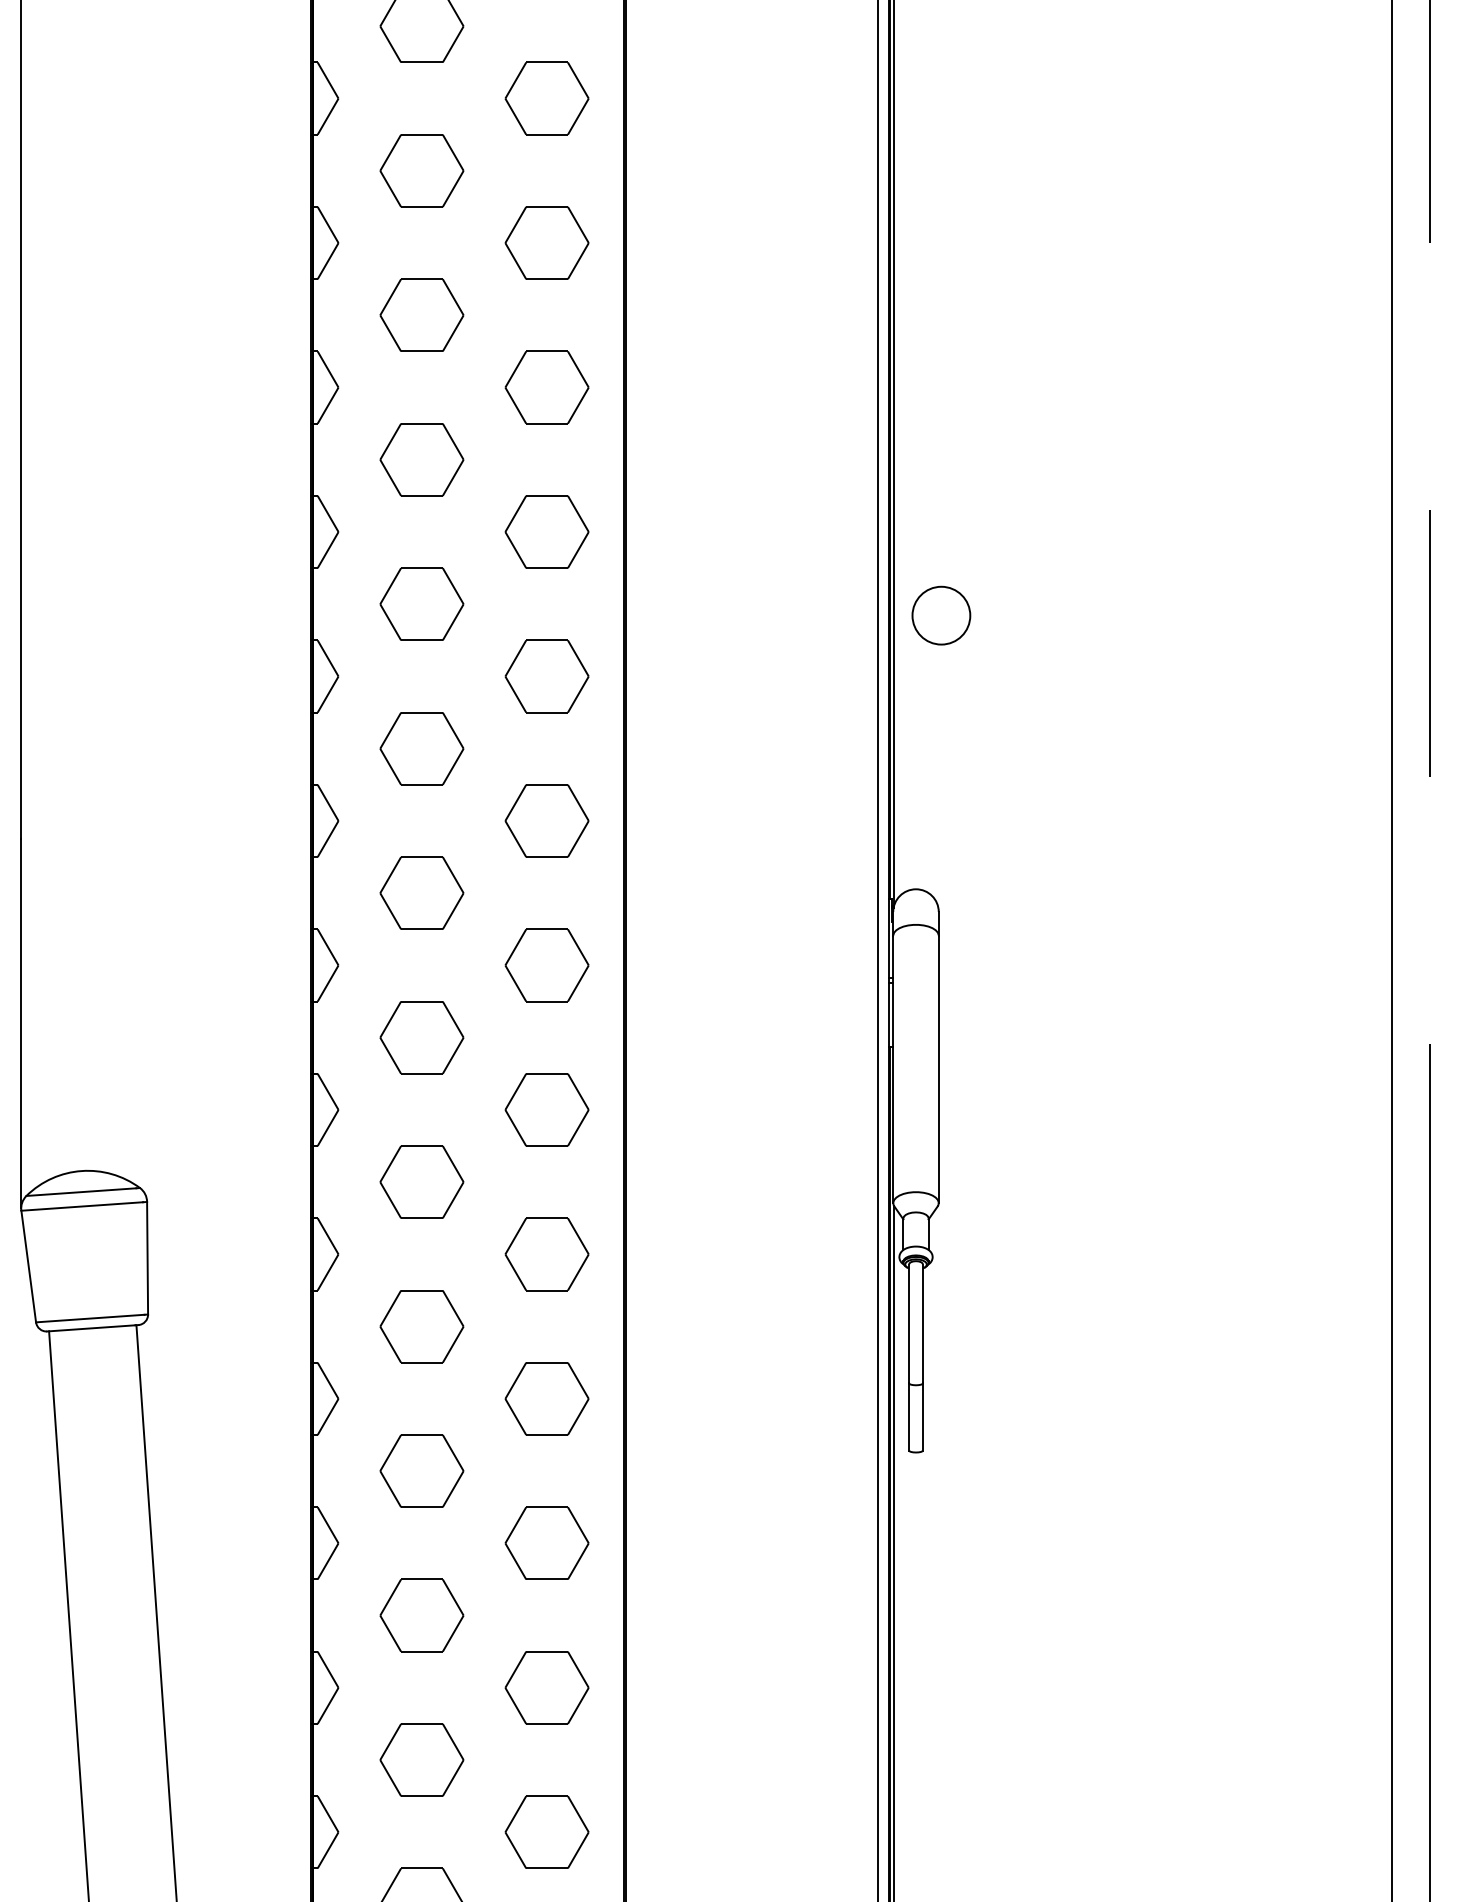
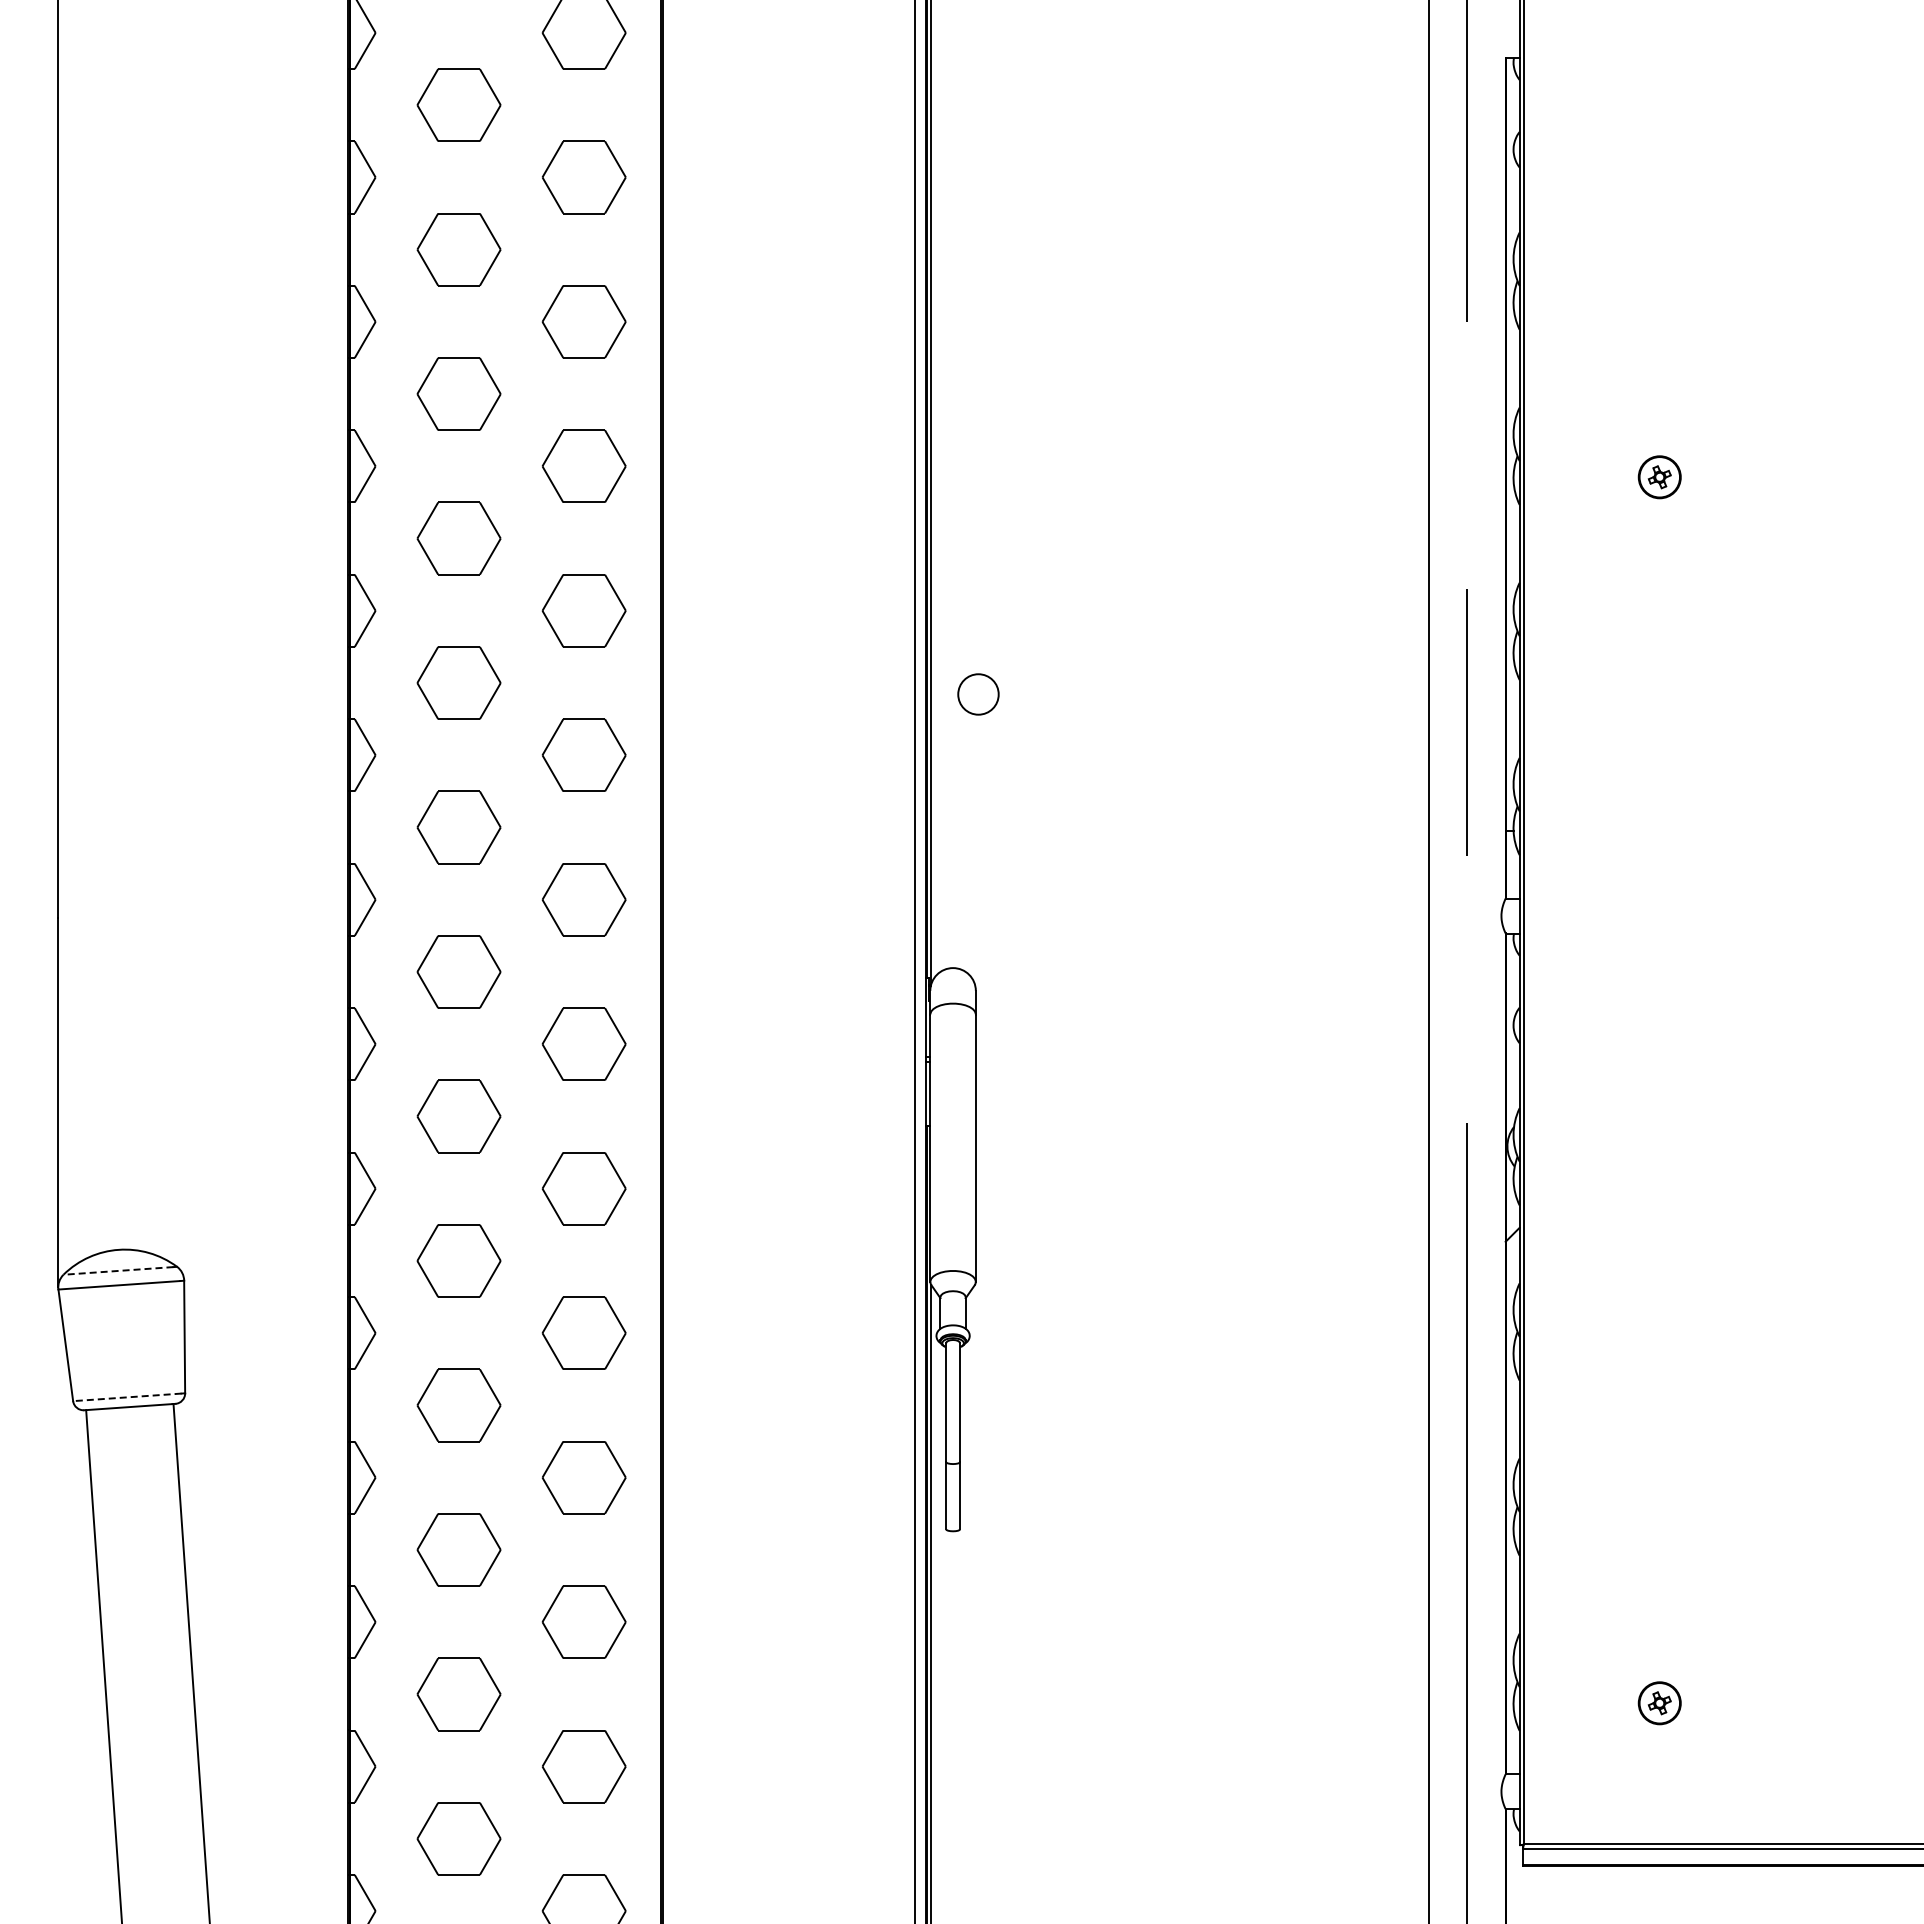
circle: (941, 615) -> (978, 694), size x0.7
line: (81, 1191) -> (118, 1270), solid -> dashed
line: (89, 1318) -> (126, 1397), solid -> dashed

